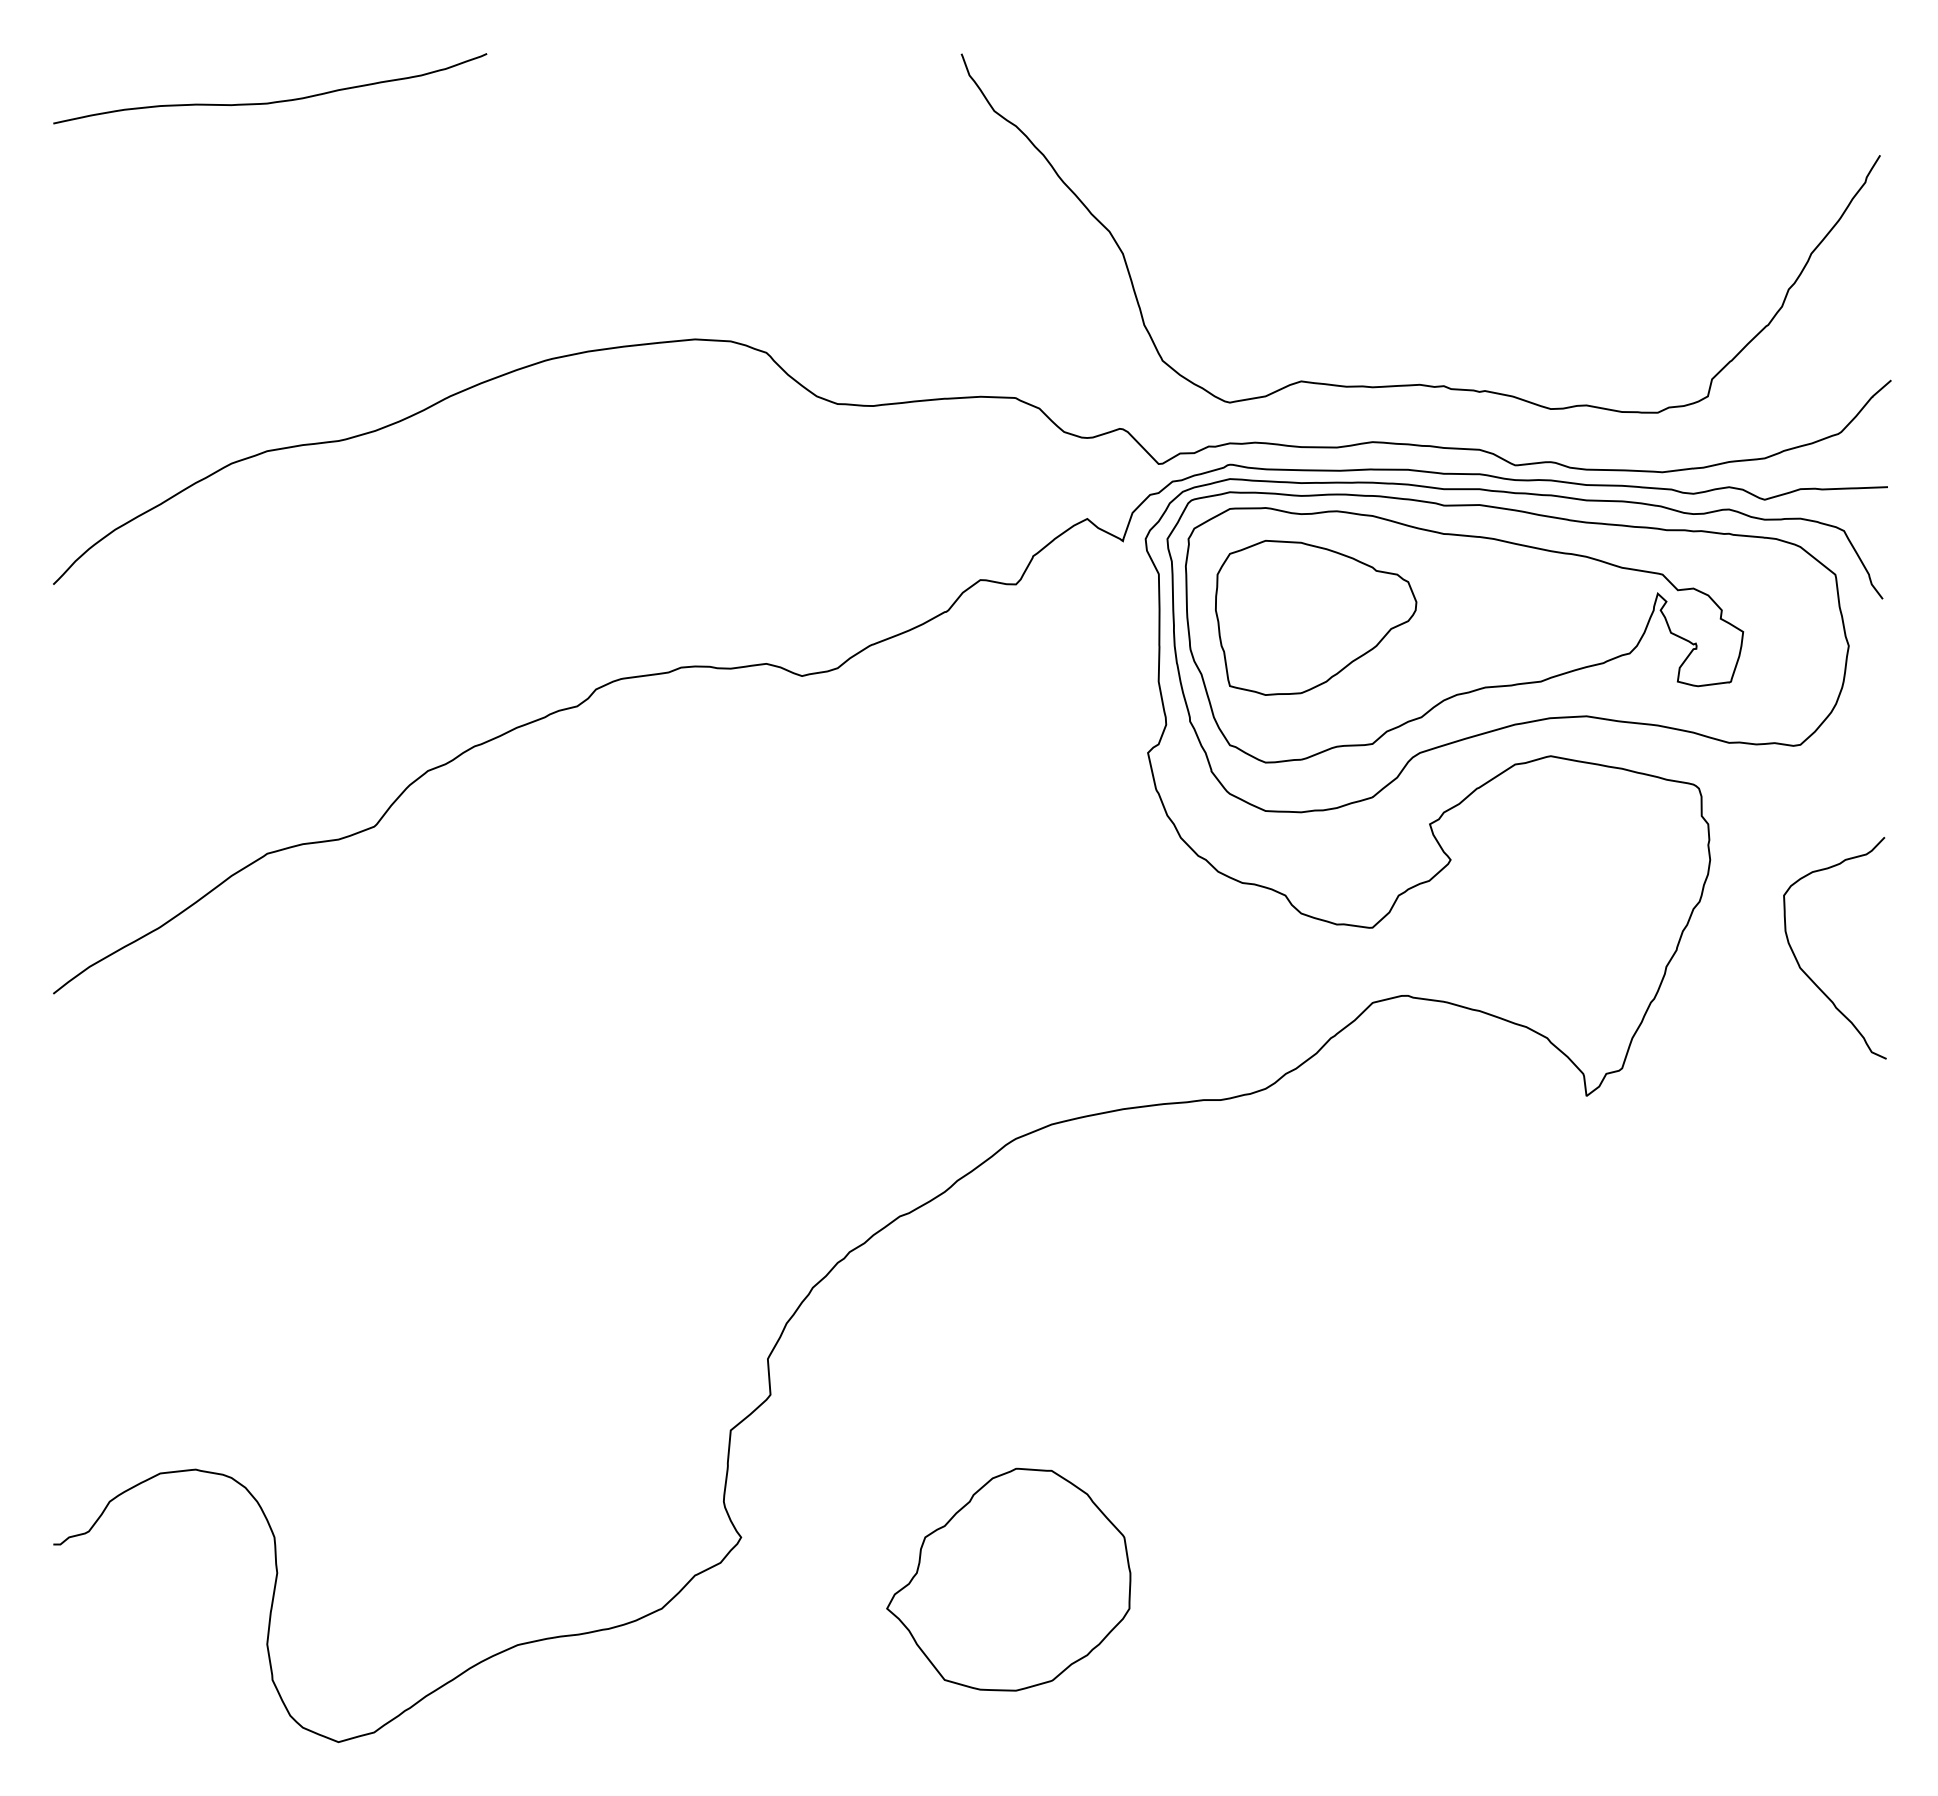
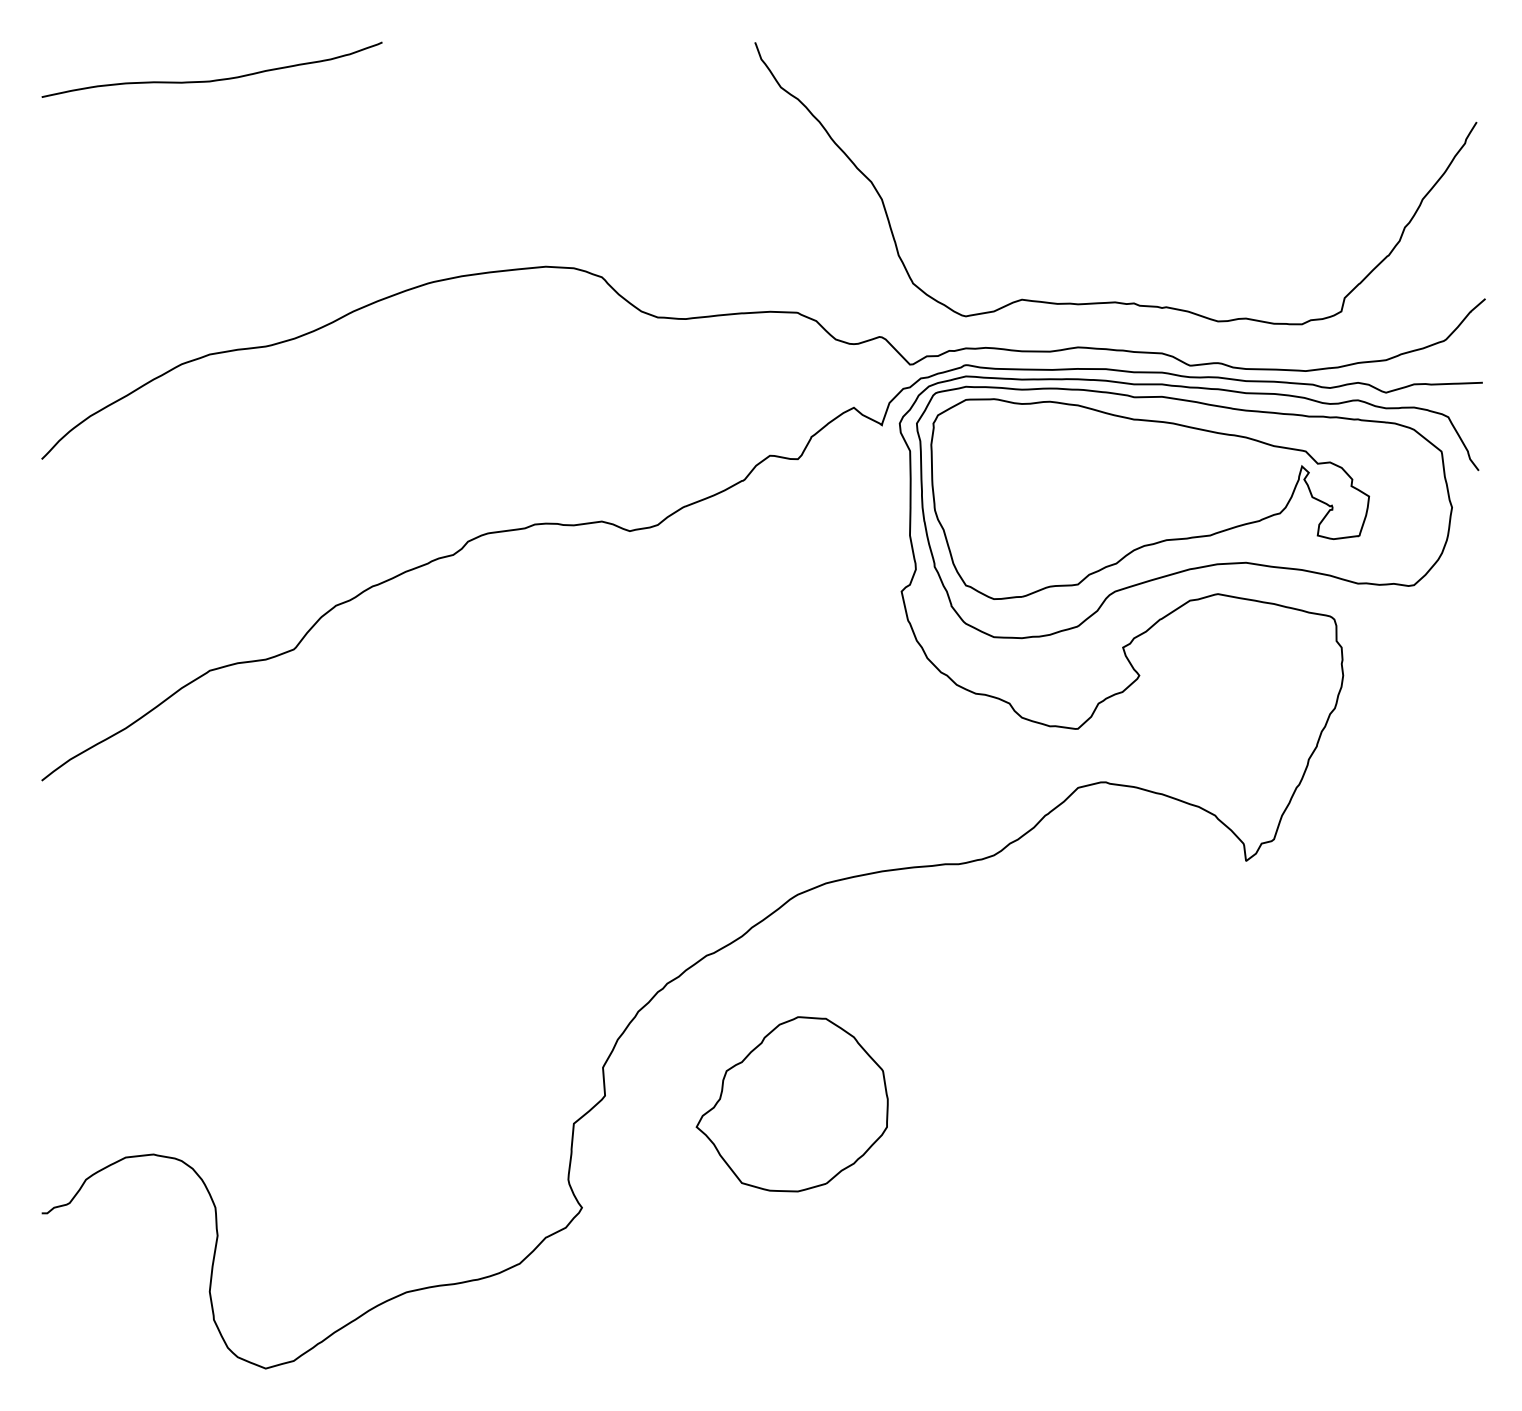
part: (1316, 617) -> (1033, 485), removed
curve: (1807, 974) -> (1419, 765), removed
part: (1008, 1579) -> (792, 1104), moved

